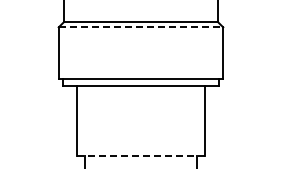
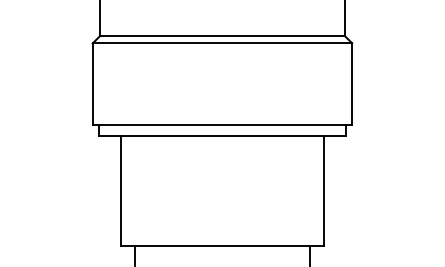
line: (141, 27) -> (223, 43), dashed -> solid
line: (140, 155) -> (221, 245), dashed -> solid

